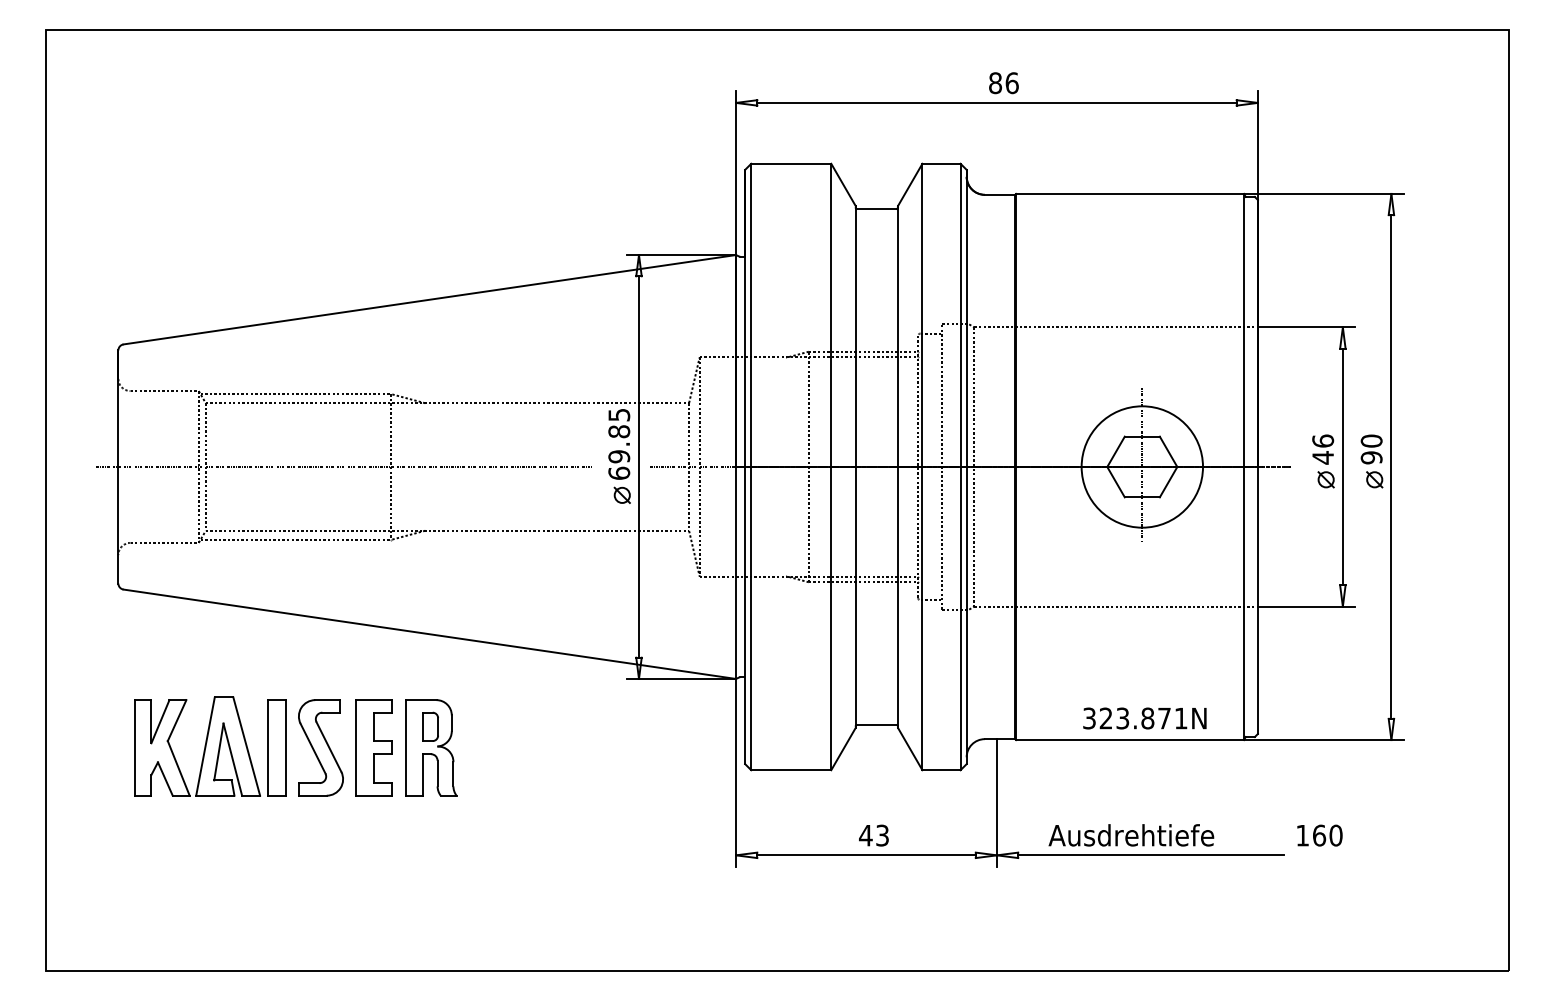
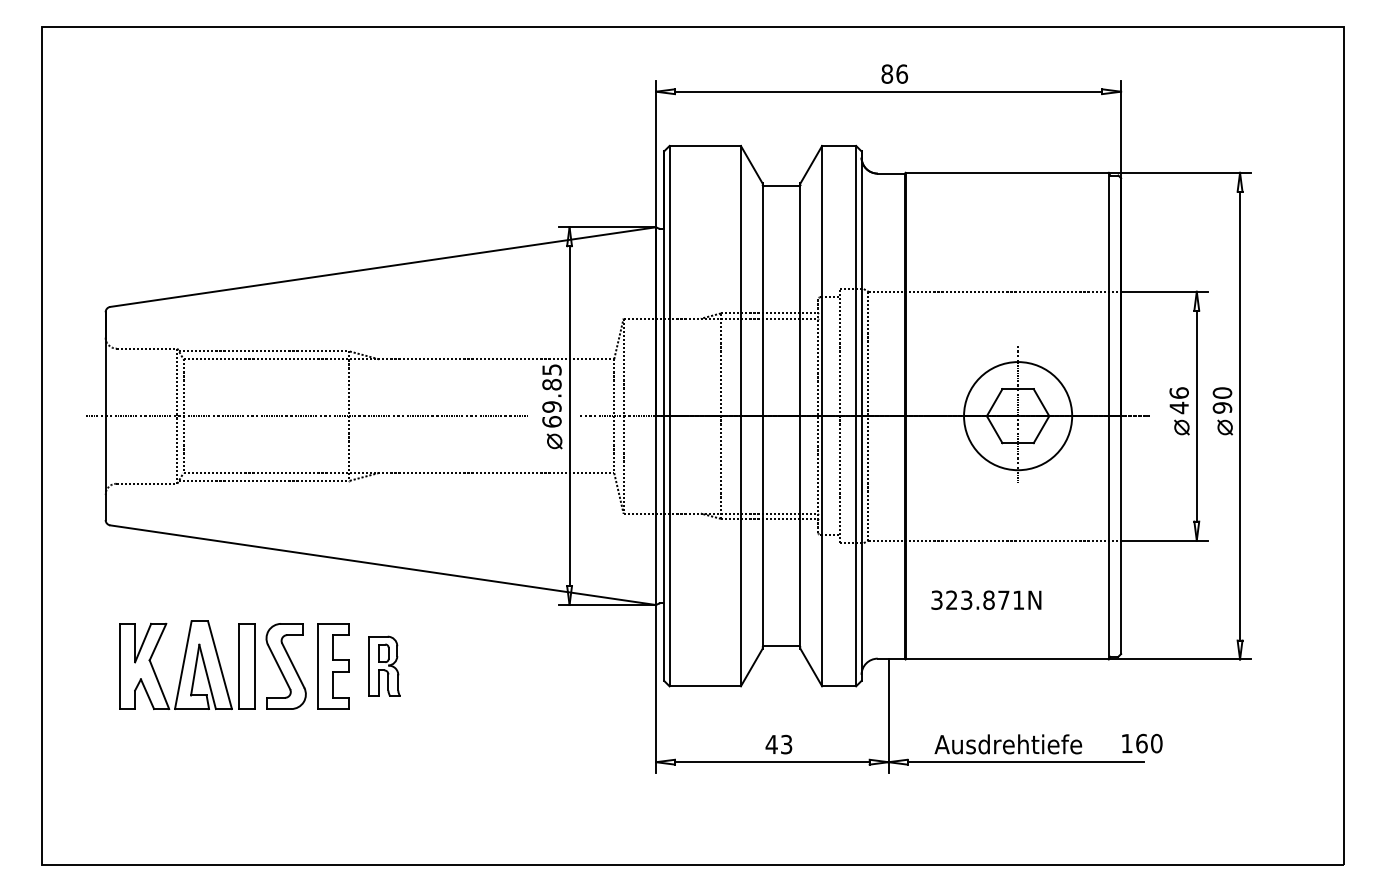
text: (1145, 717) -> (986, 599), moved
part: (431, 747) -> (384, 666), size x0.7
text: (1320, 835) -> (1142, 743), moved

